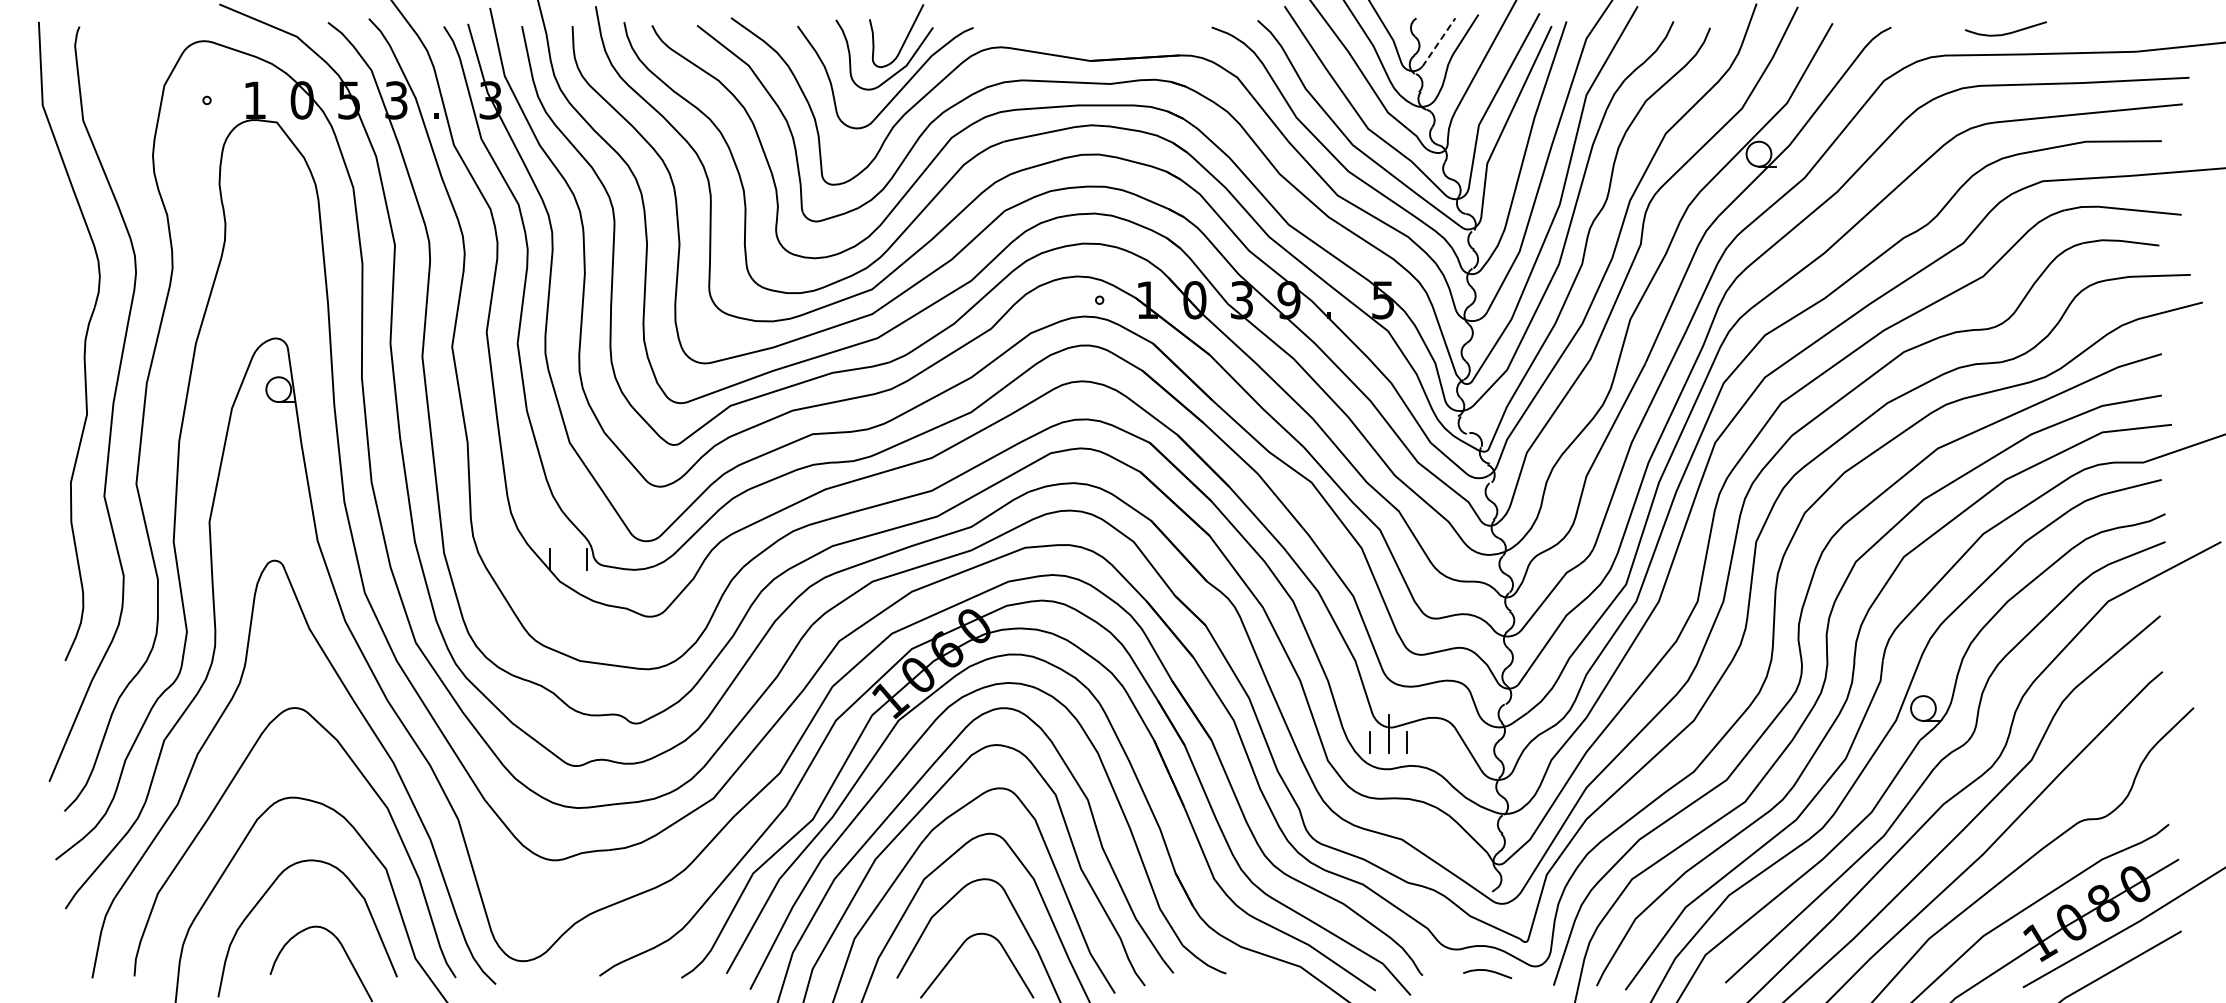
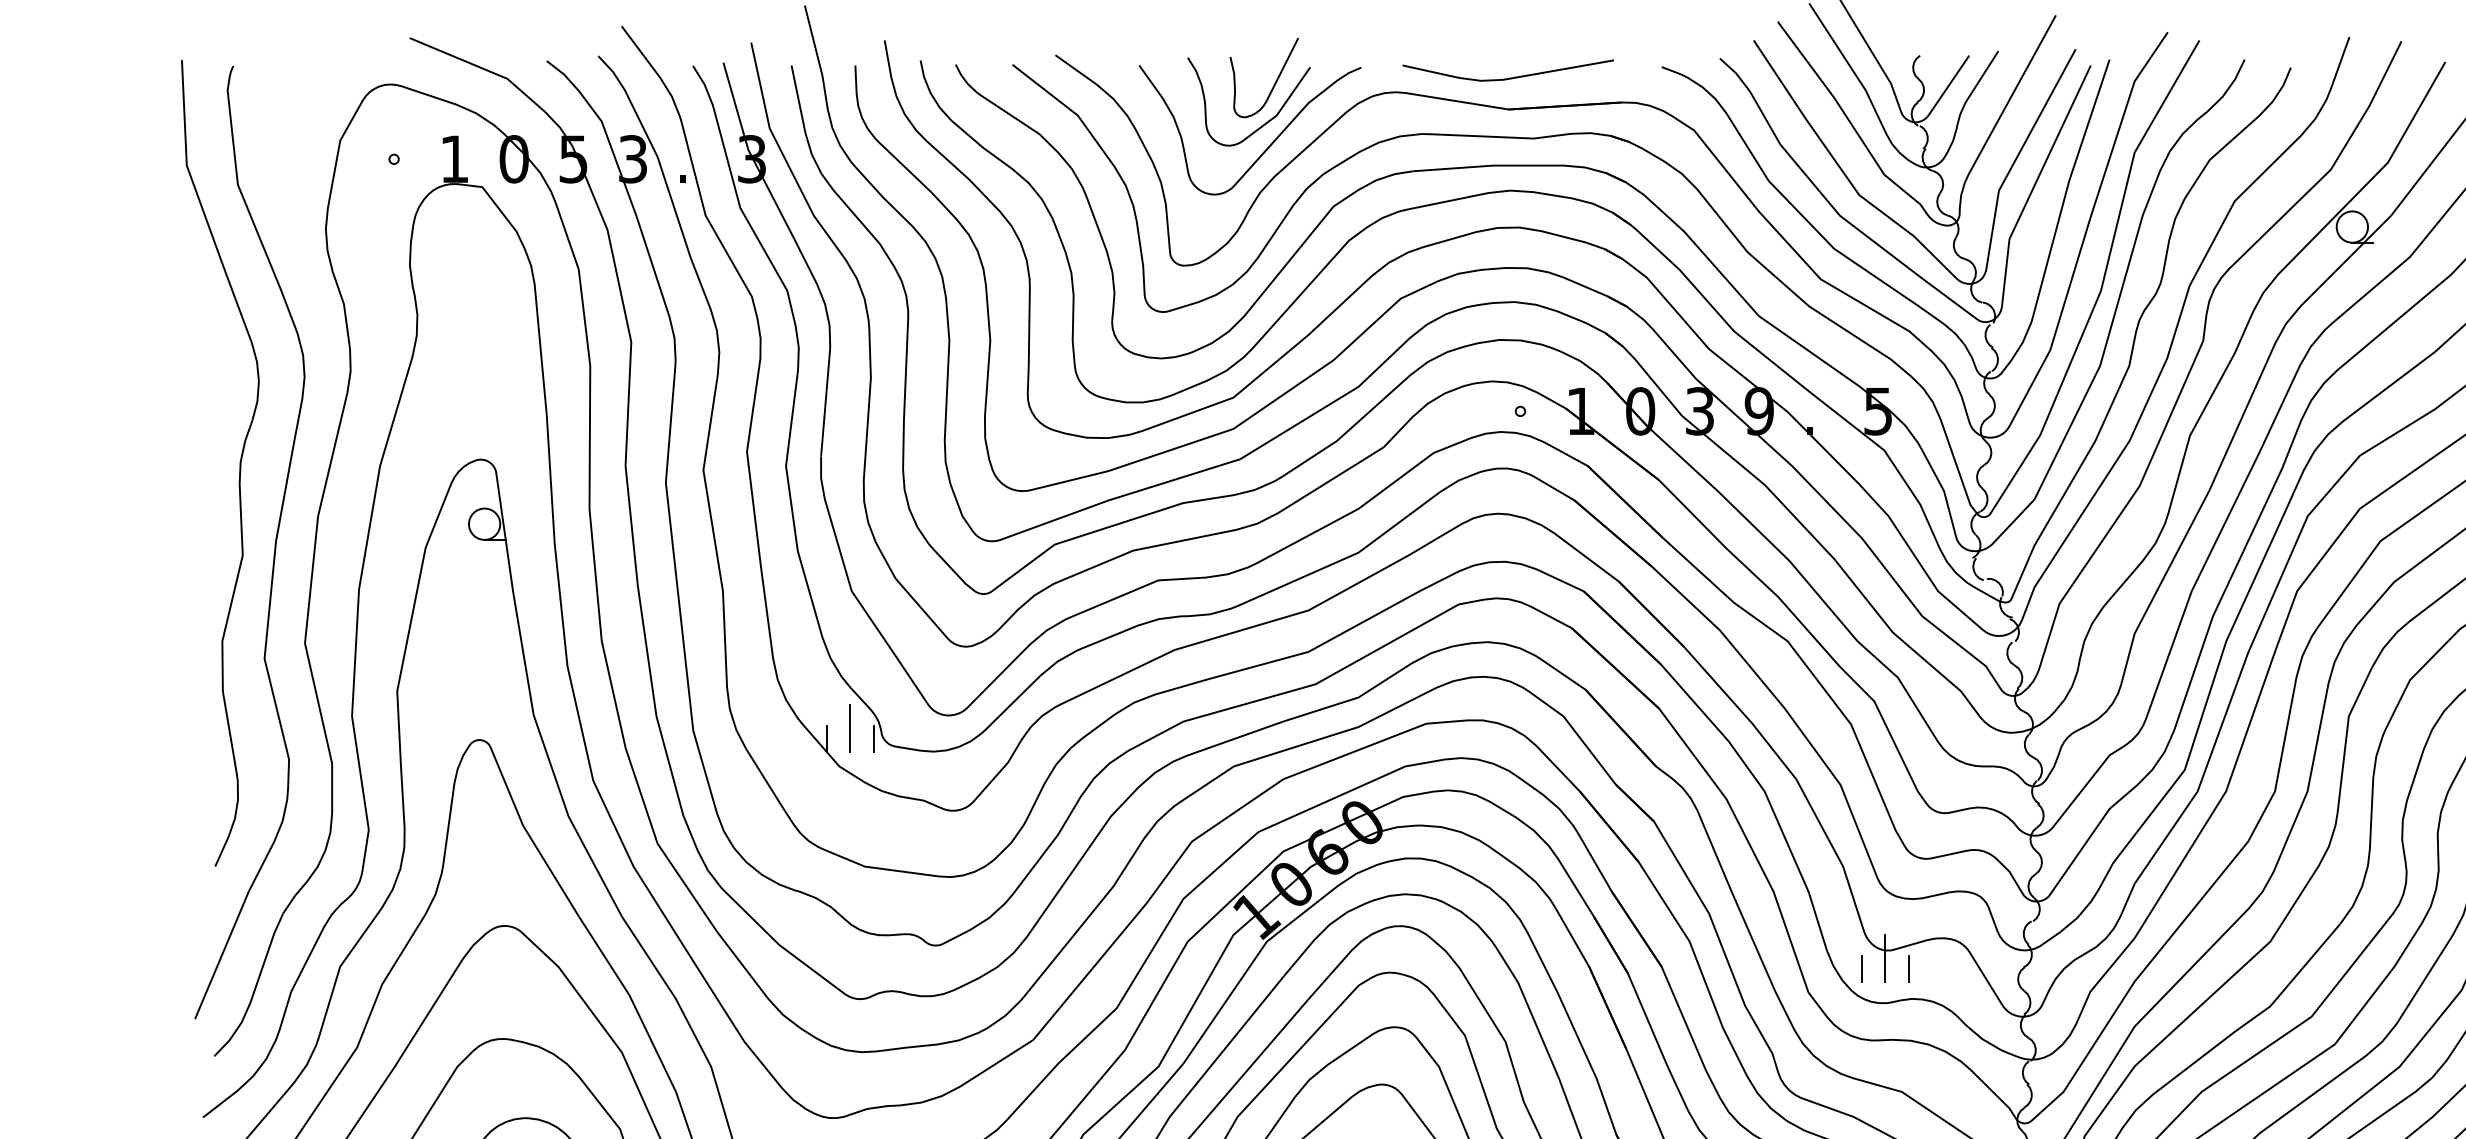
curve: (1090, 35) -> (1508, 77), added
line: (1438, 42) -> (1947, 86), dashed -> solid
line: (568, 551) -> (850, 728), added

